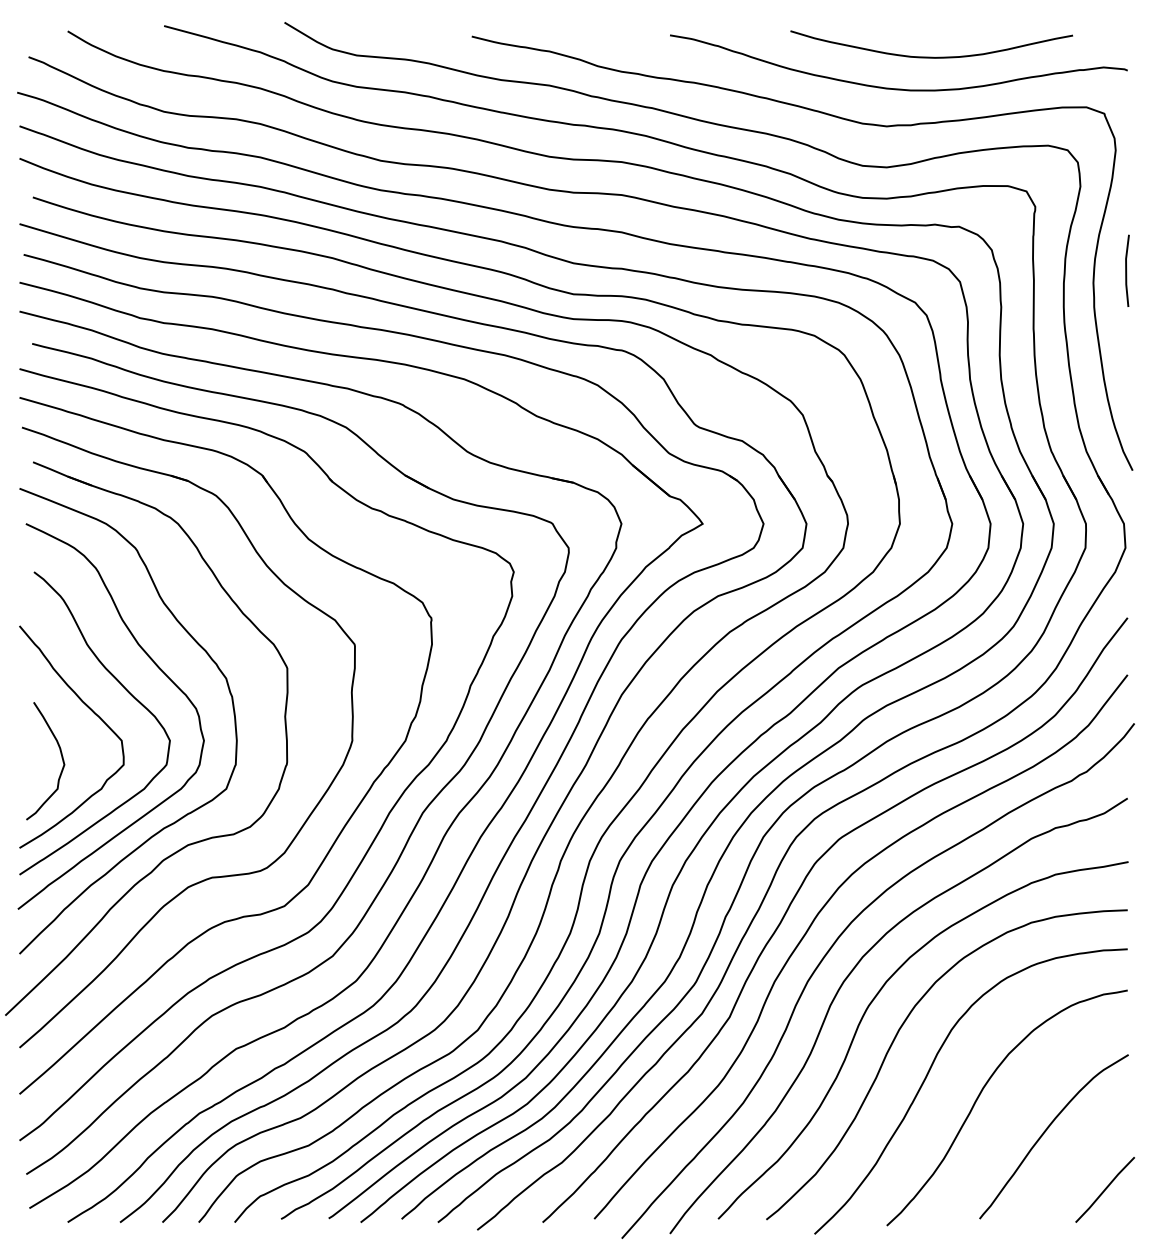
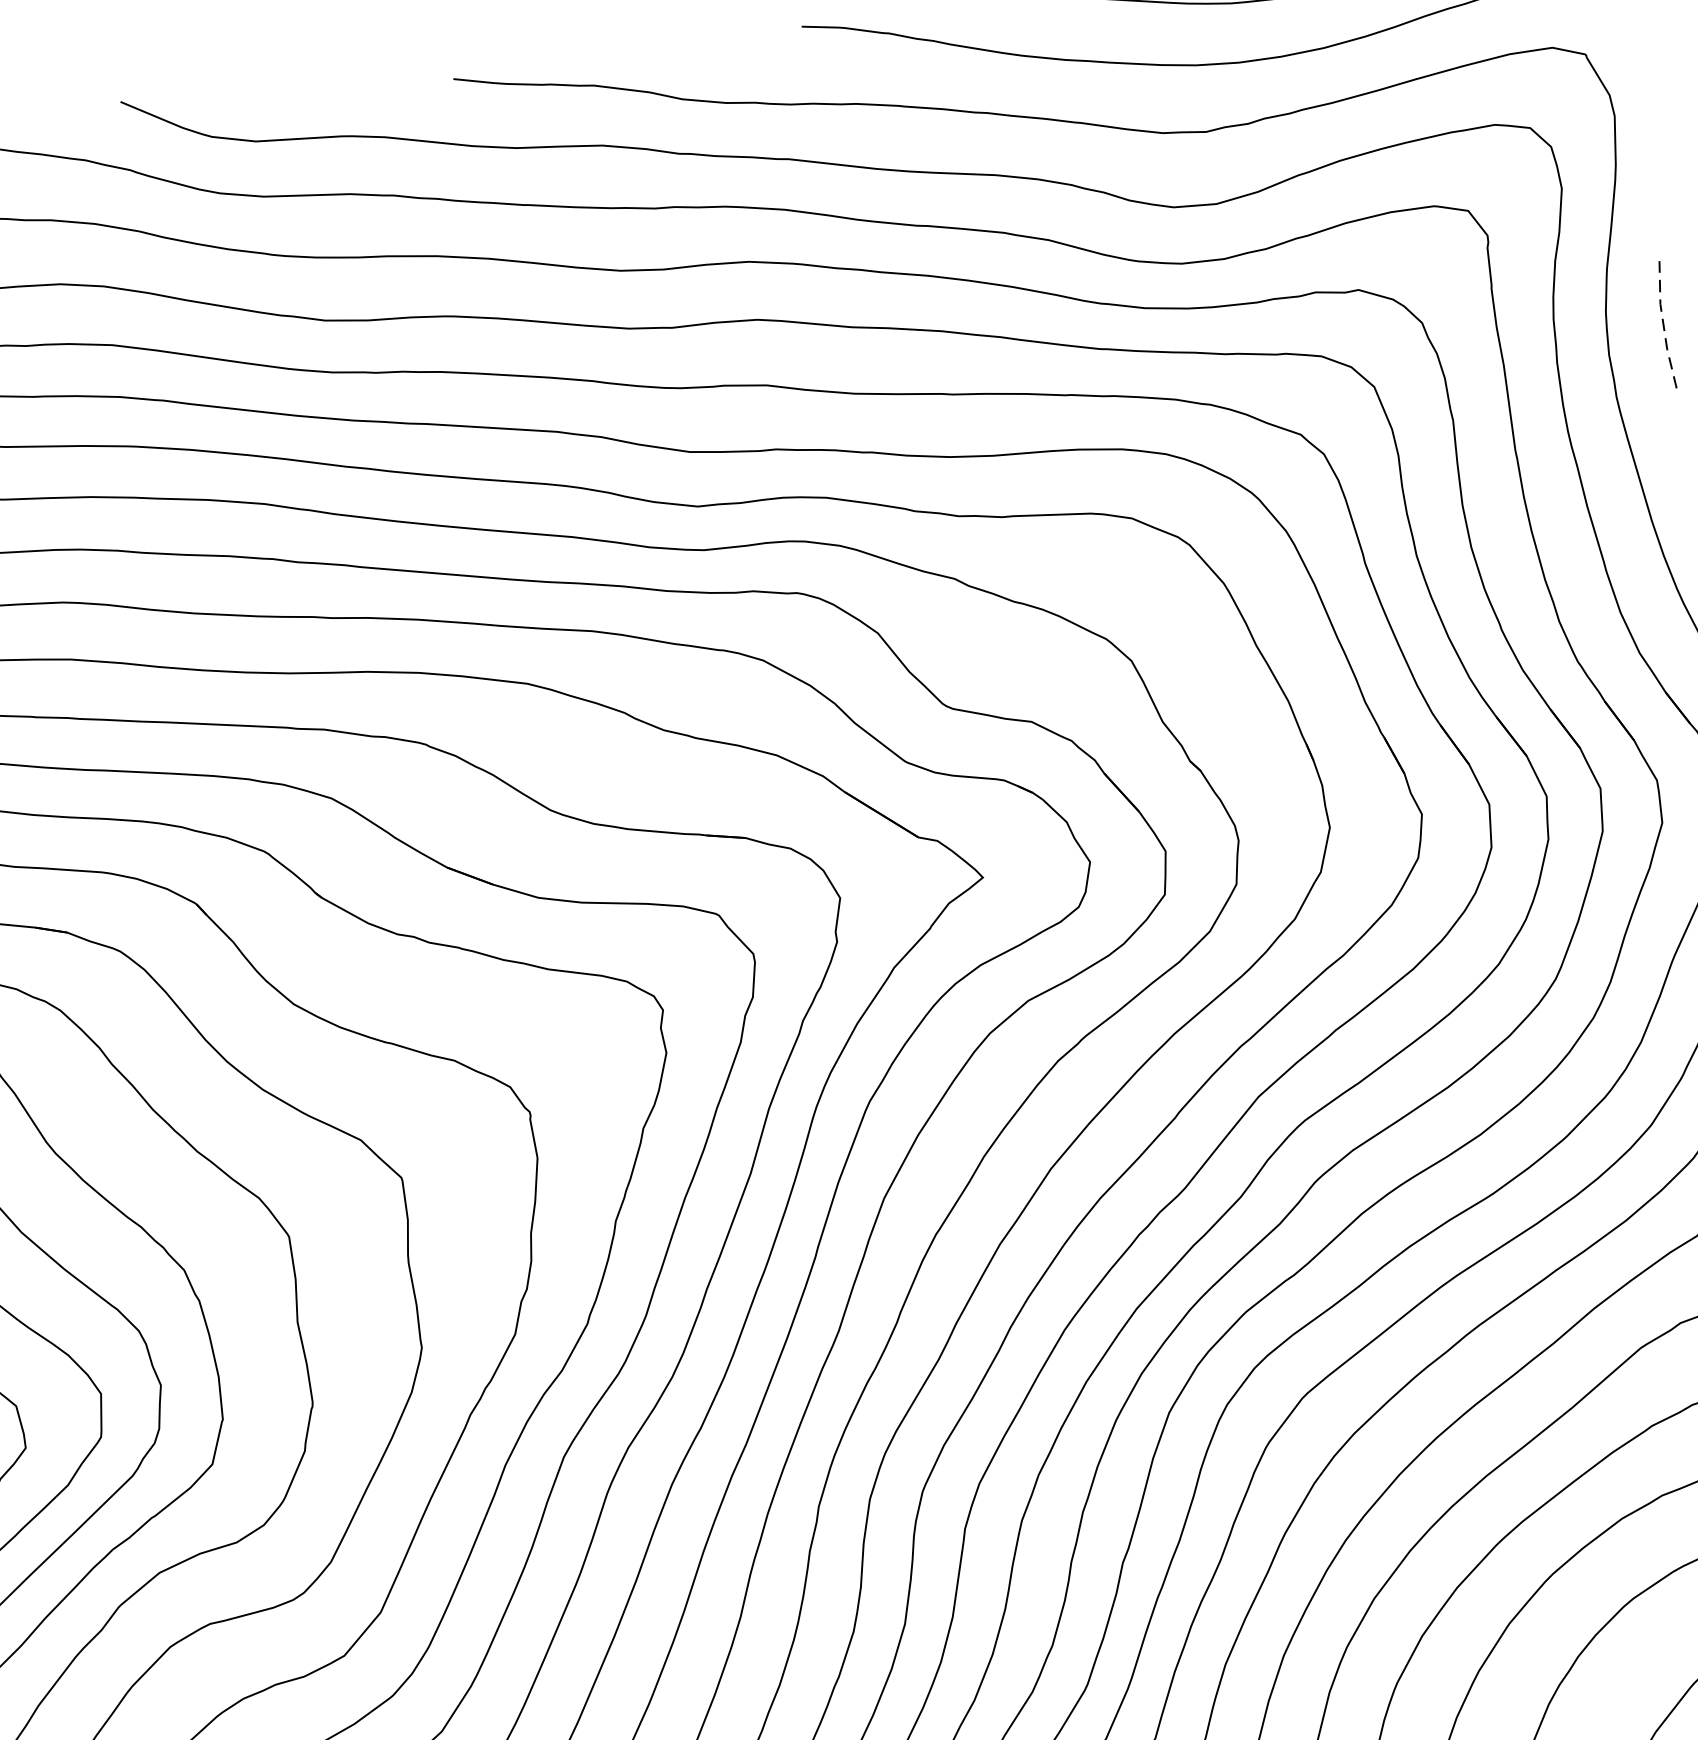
line: (1126, 270) -> (1664, 324), solid -> dashed

